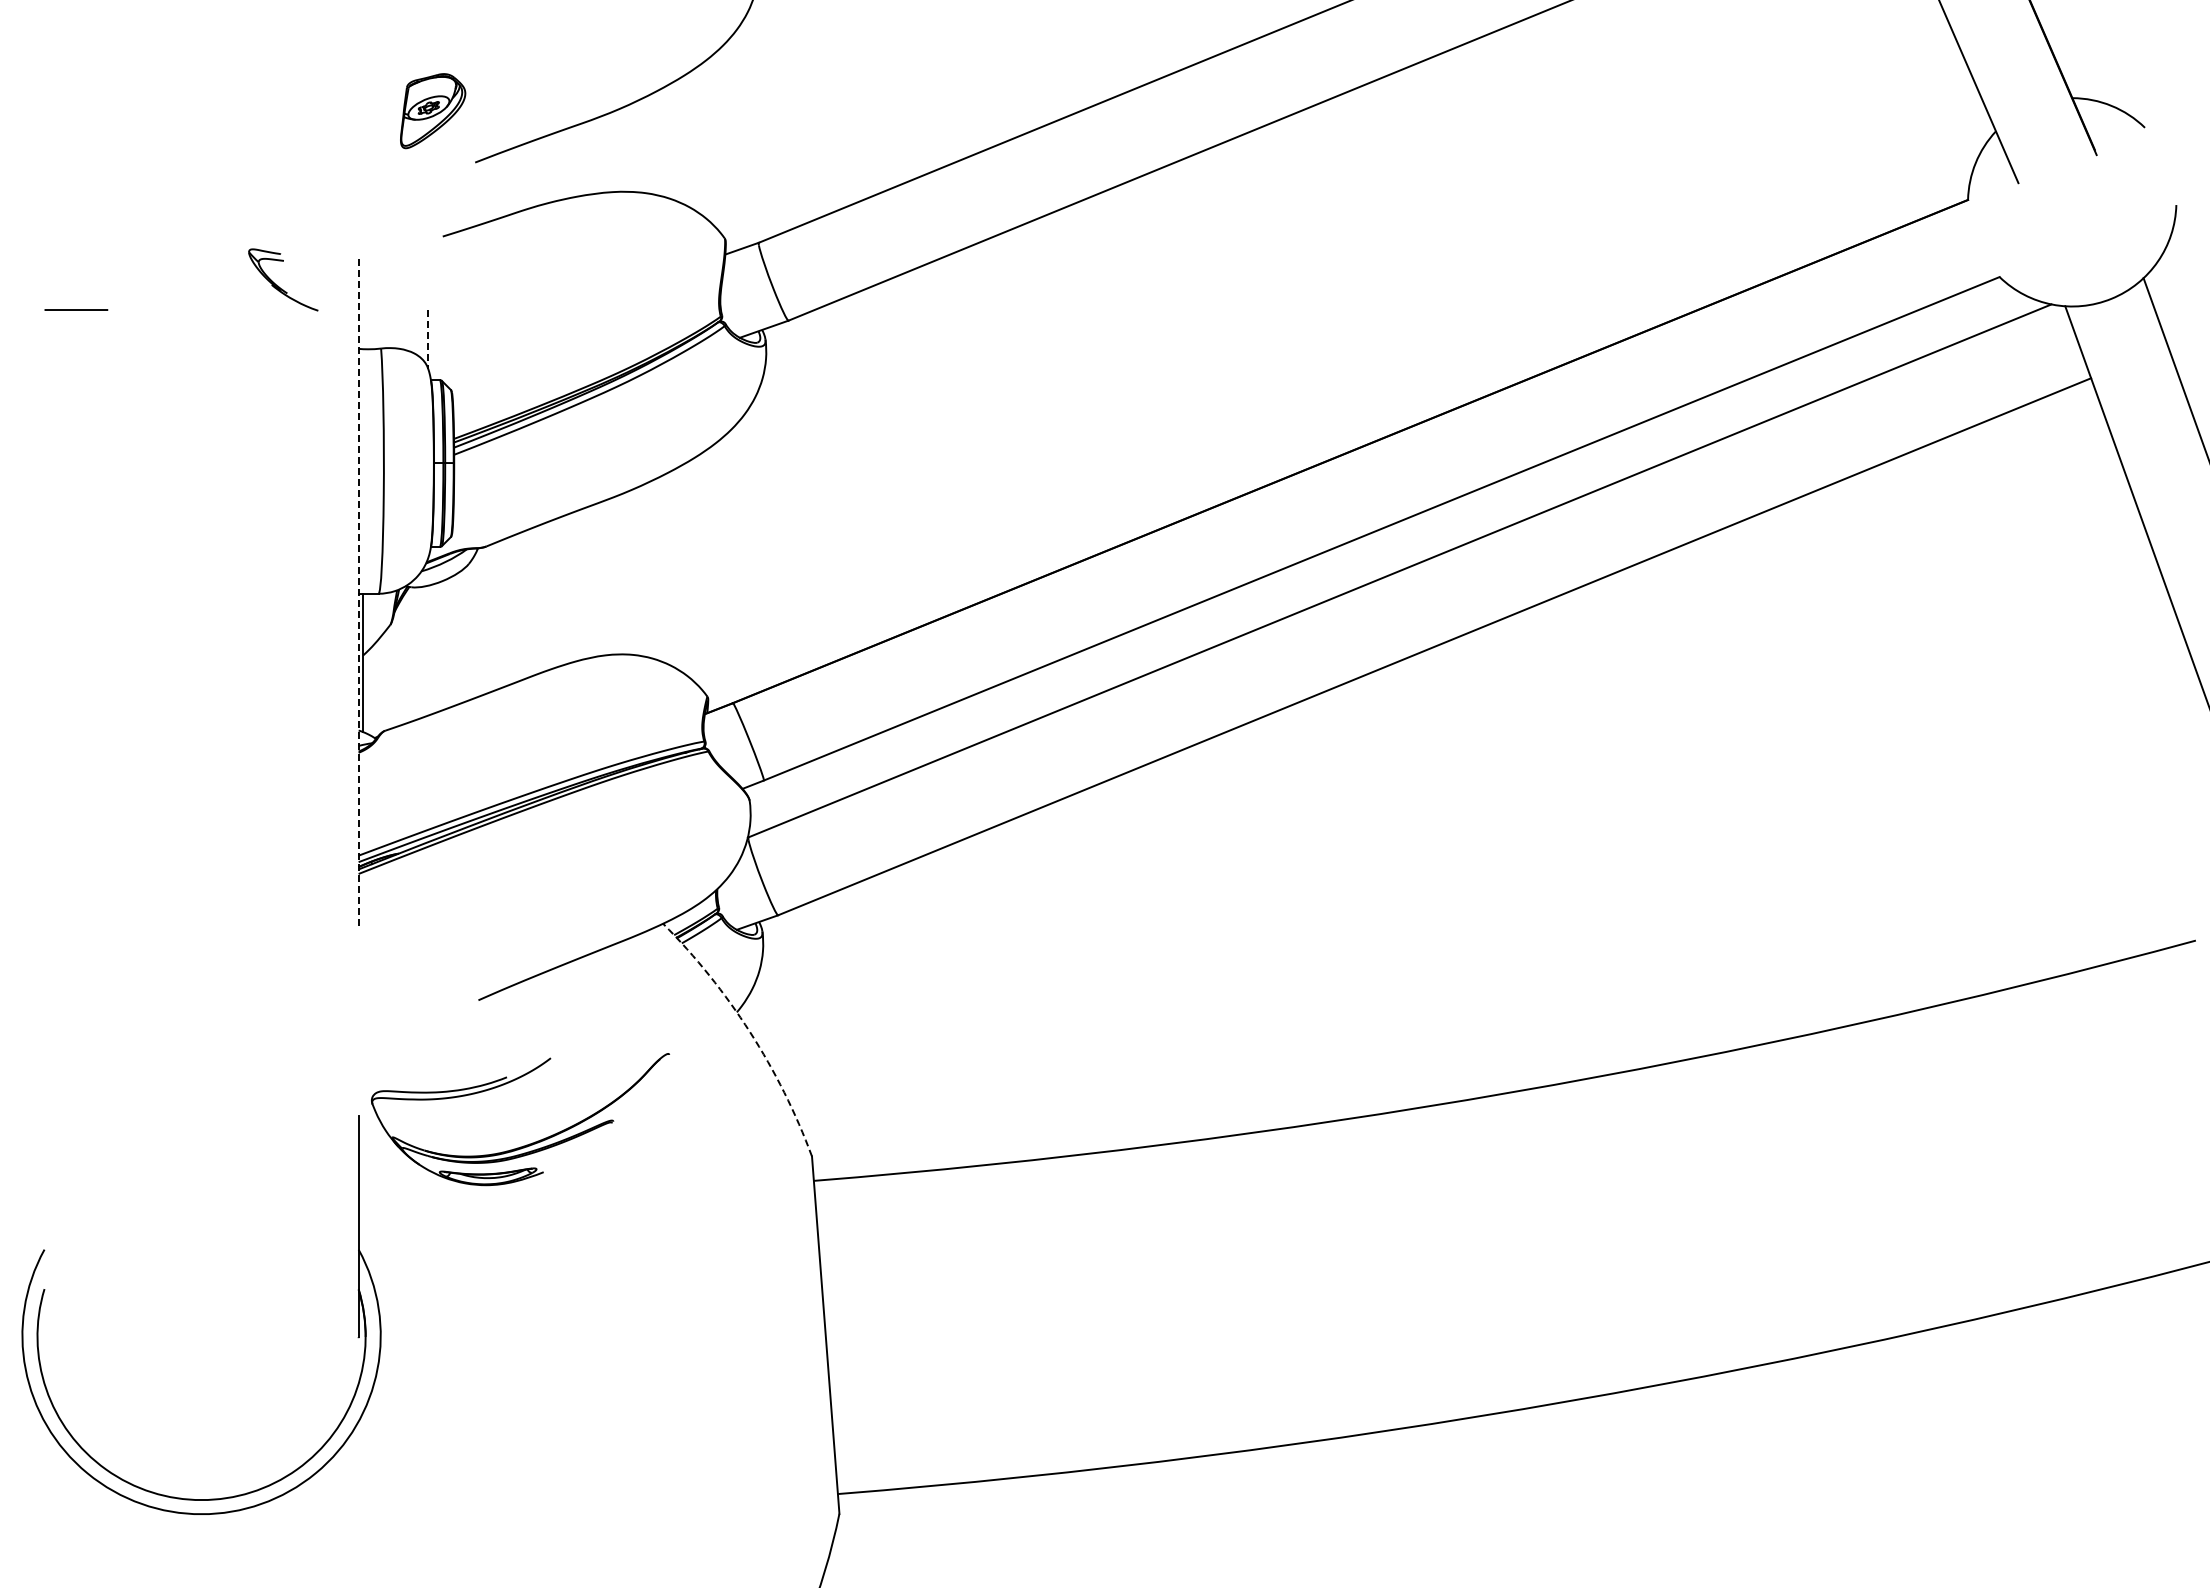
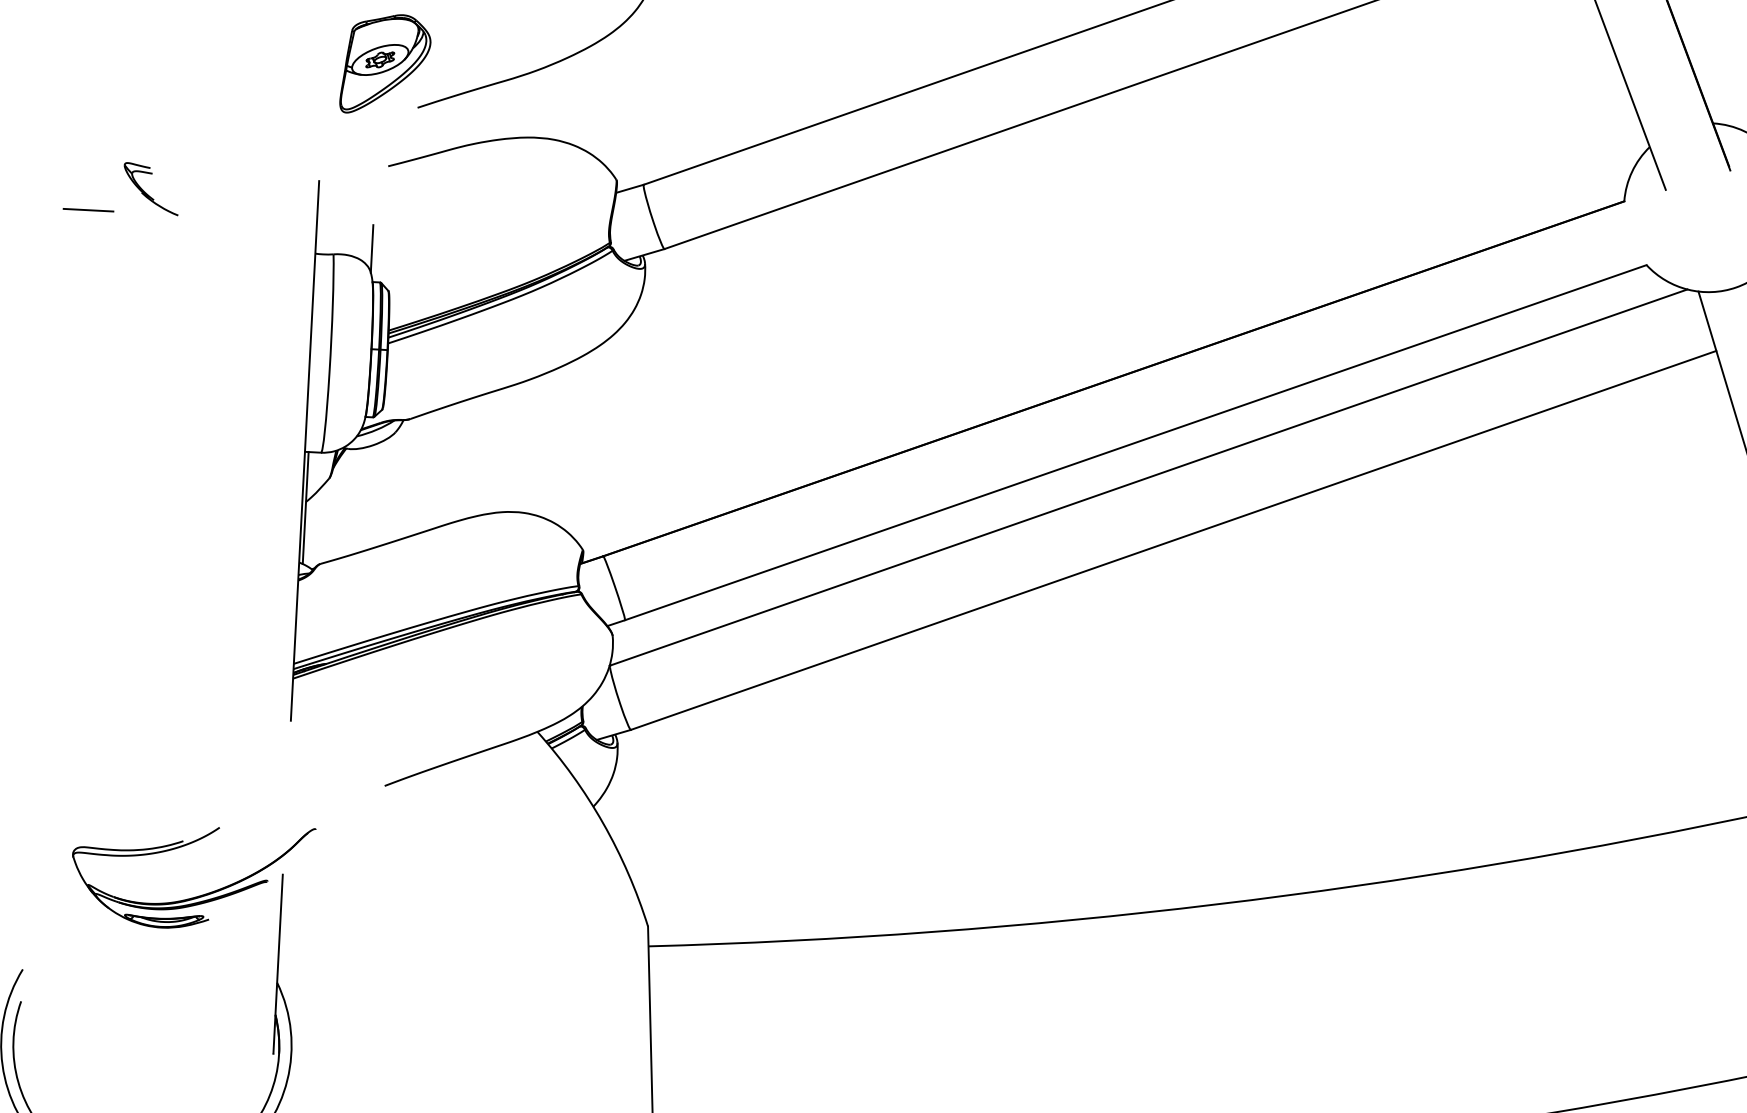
part: (432, 110) -> (385, 63), size x1.67
part: (278, 285) -> (147, 193), moved
line: (428, 339) -> (372, 249), dashed -> solid
line: (358, 592) -> (304, 450), dashed -> solid
arc: (750, 1032) -> (603, 823), dashed -> solid
part: (529, 1143) -> (198, 895), moved

